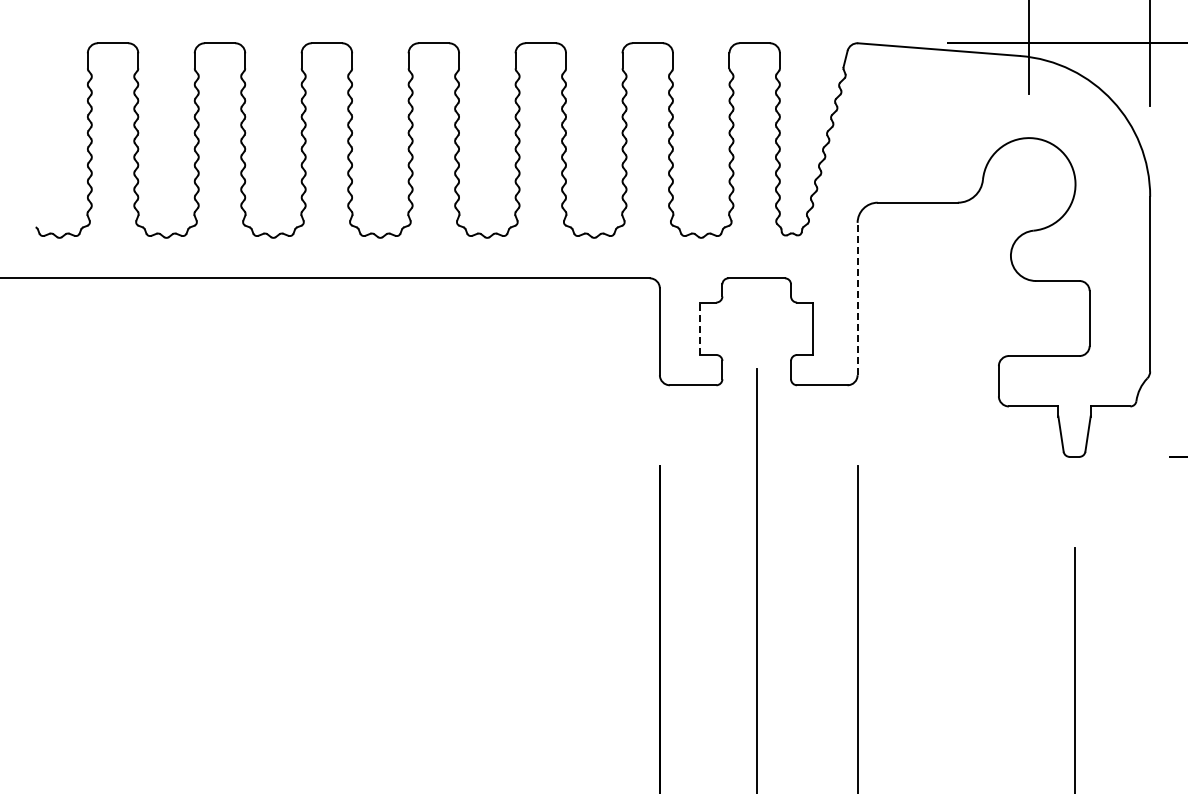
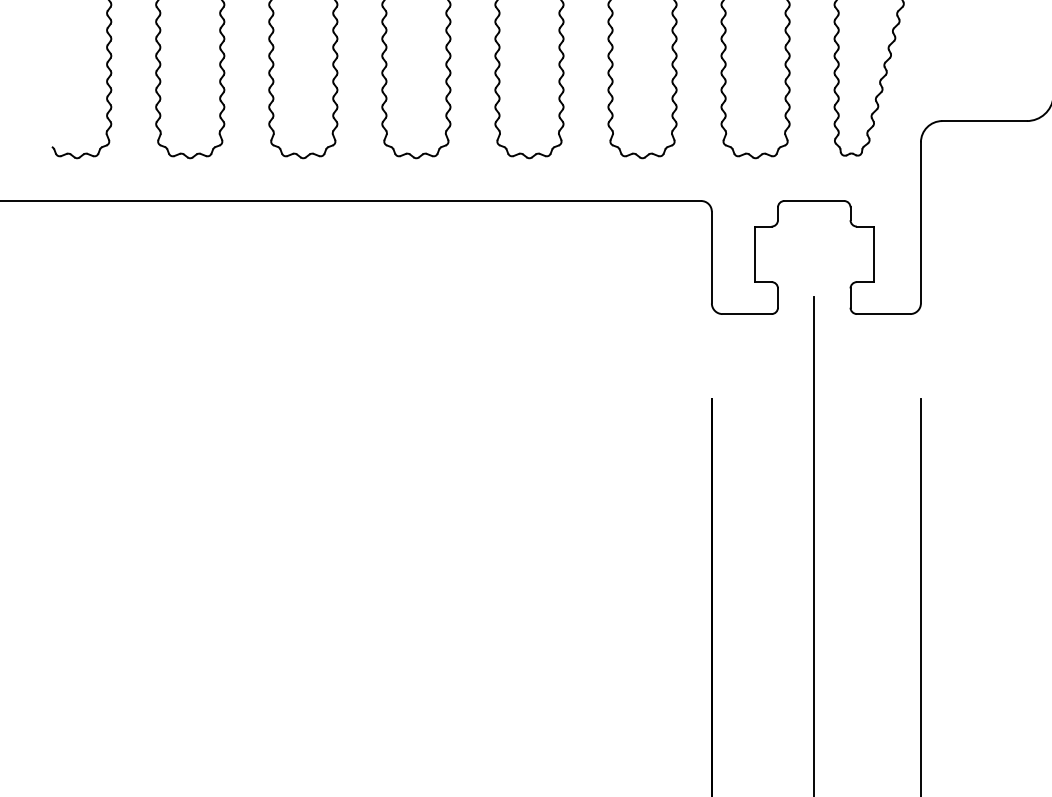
line: (857, 298) -> (920, 222), dashed -> solid
line: (700, 328) -> (754, 254), dashed -> solid

